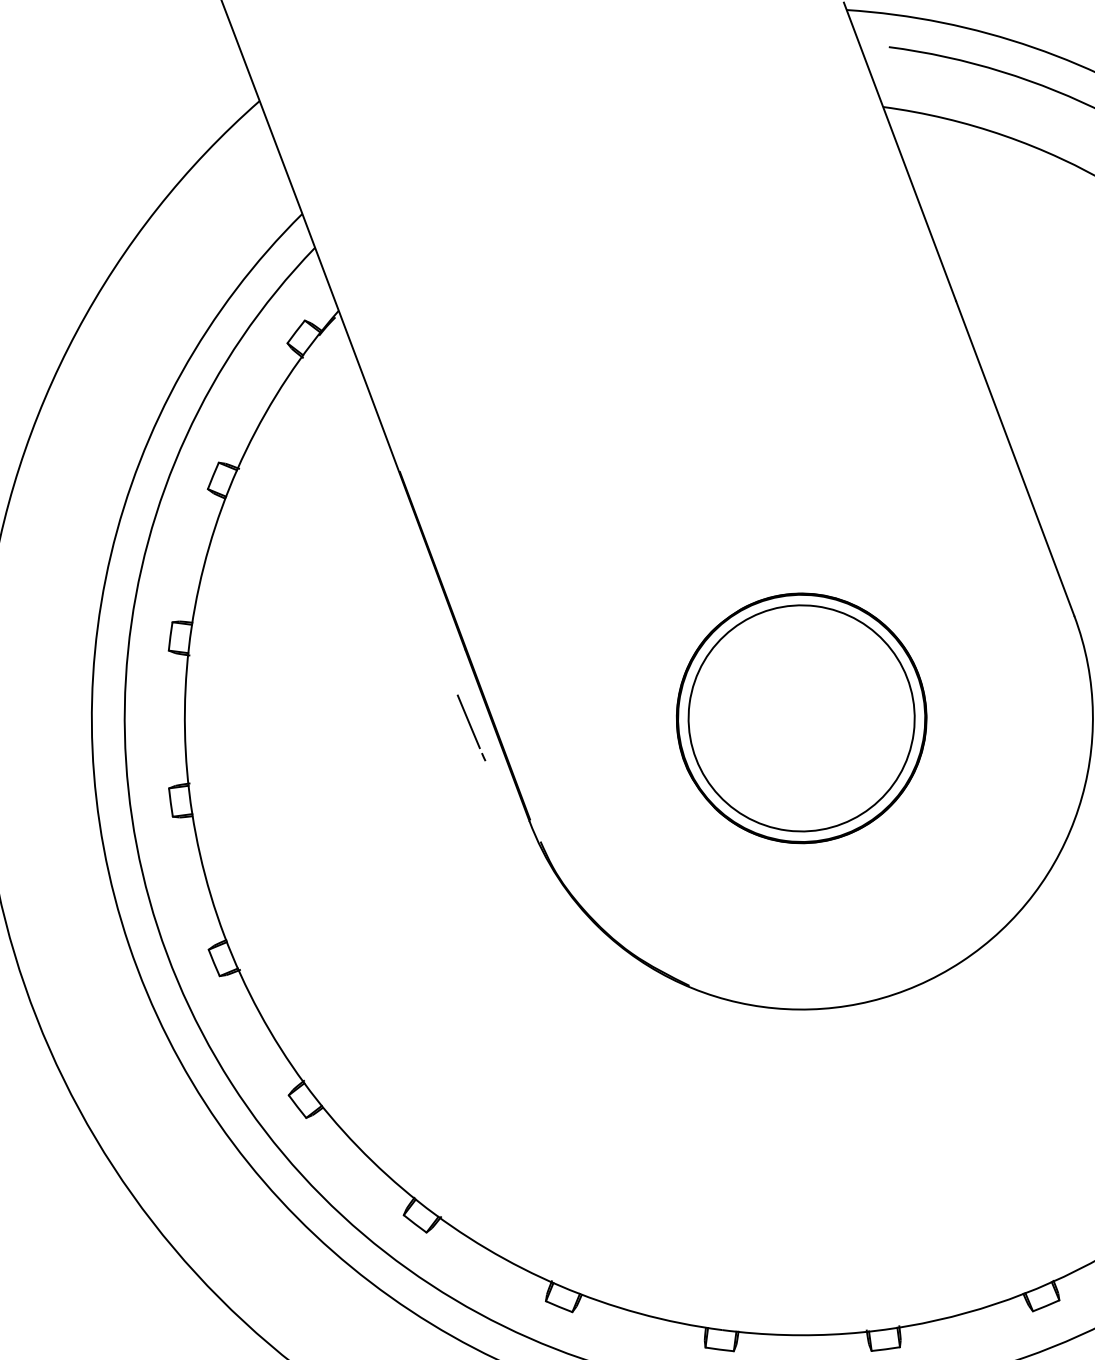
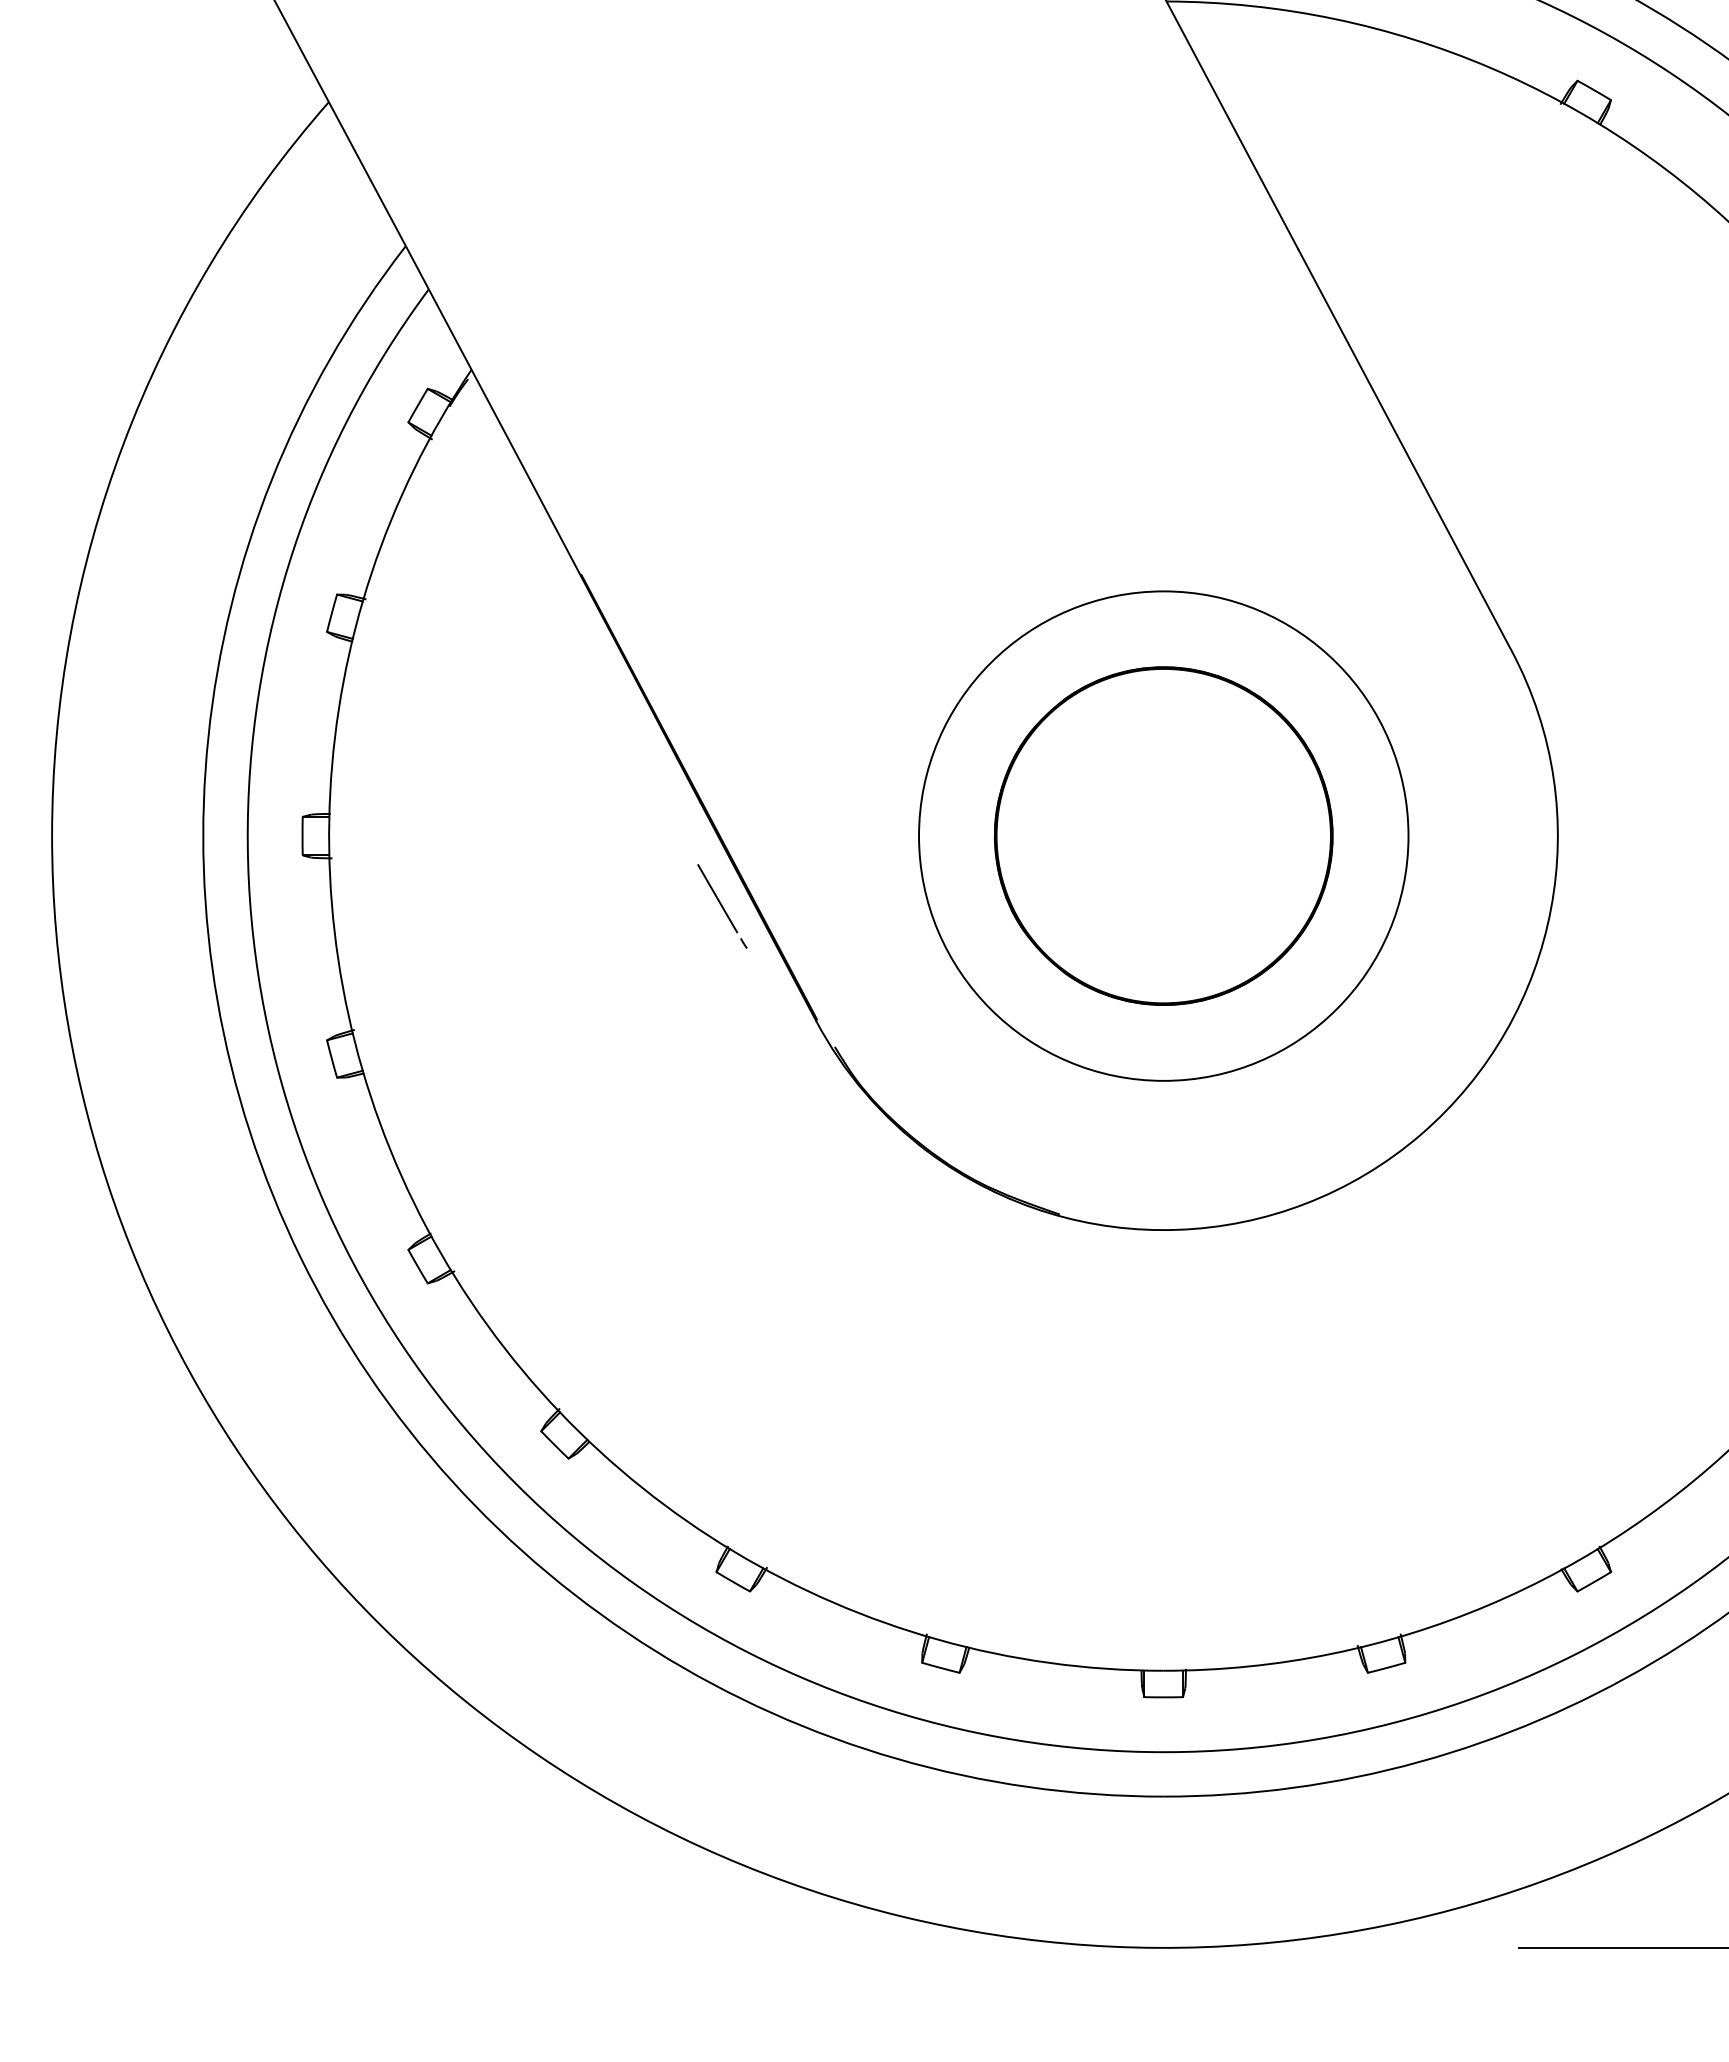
circle: (801, 718) -> (1163, 836), size x1.6

